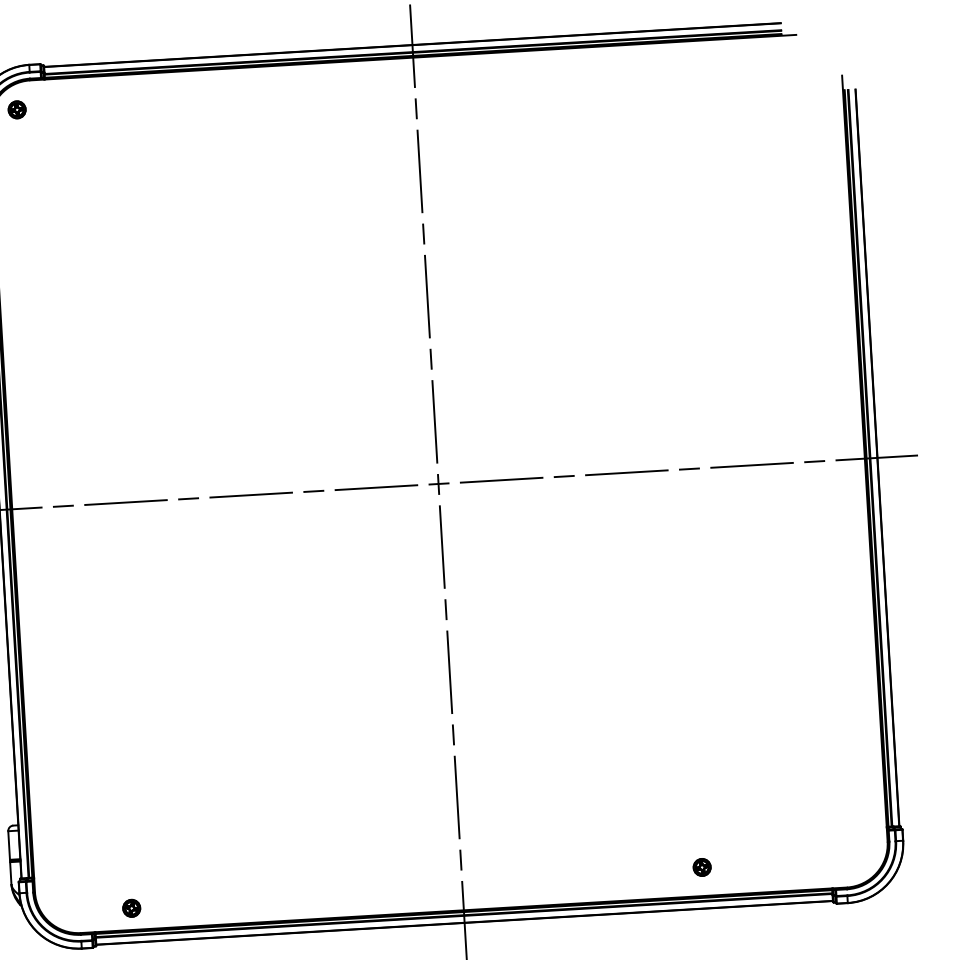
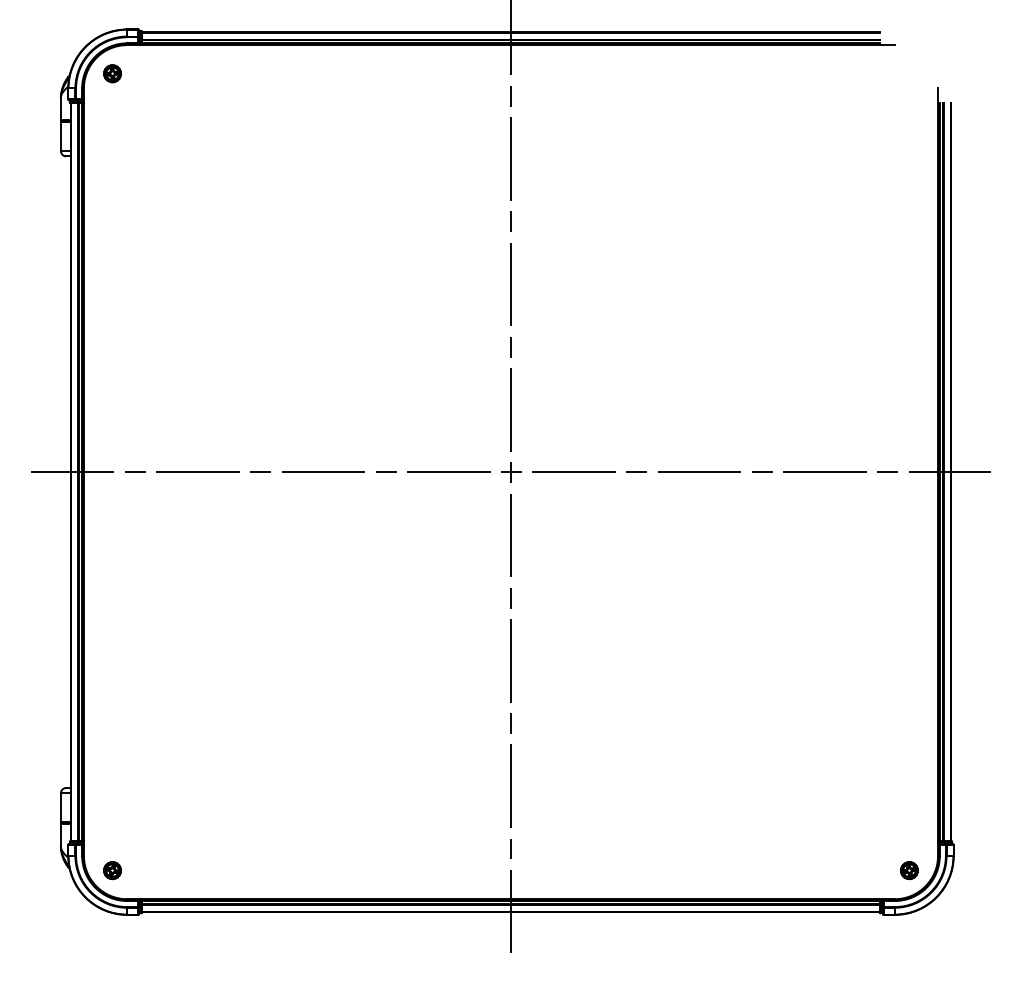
part: (702, 867) -> (909, 870), moved
part: (131, 908) -> (112, 870), moved

